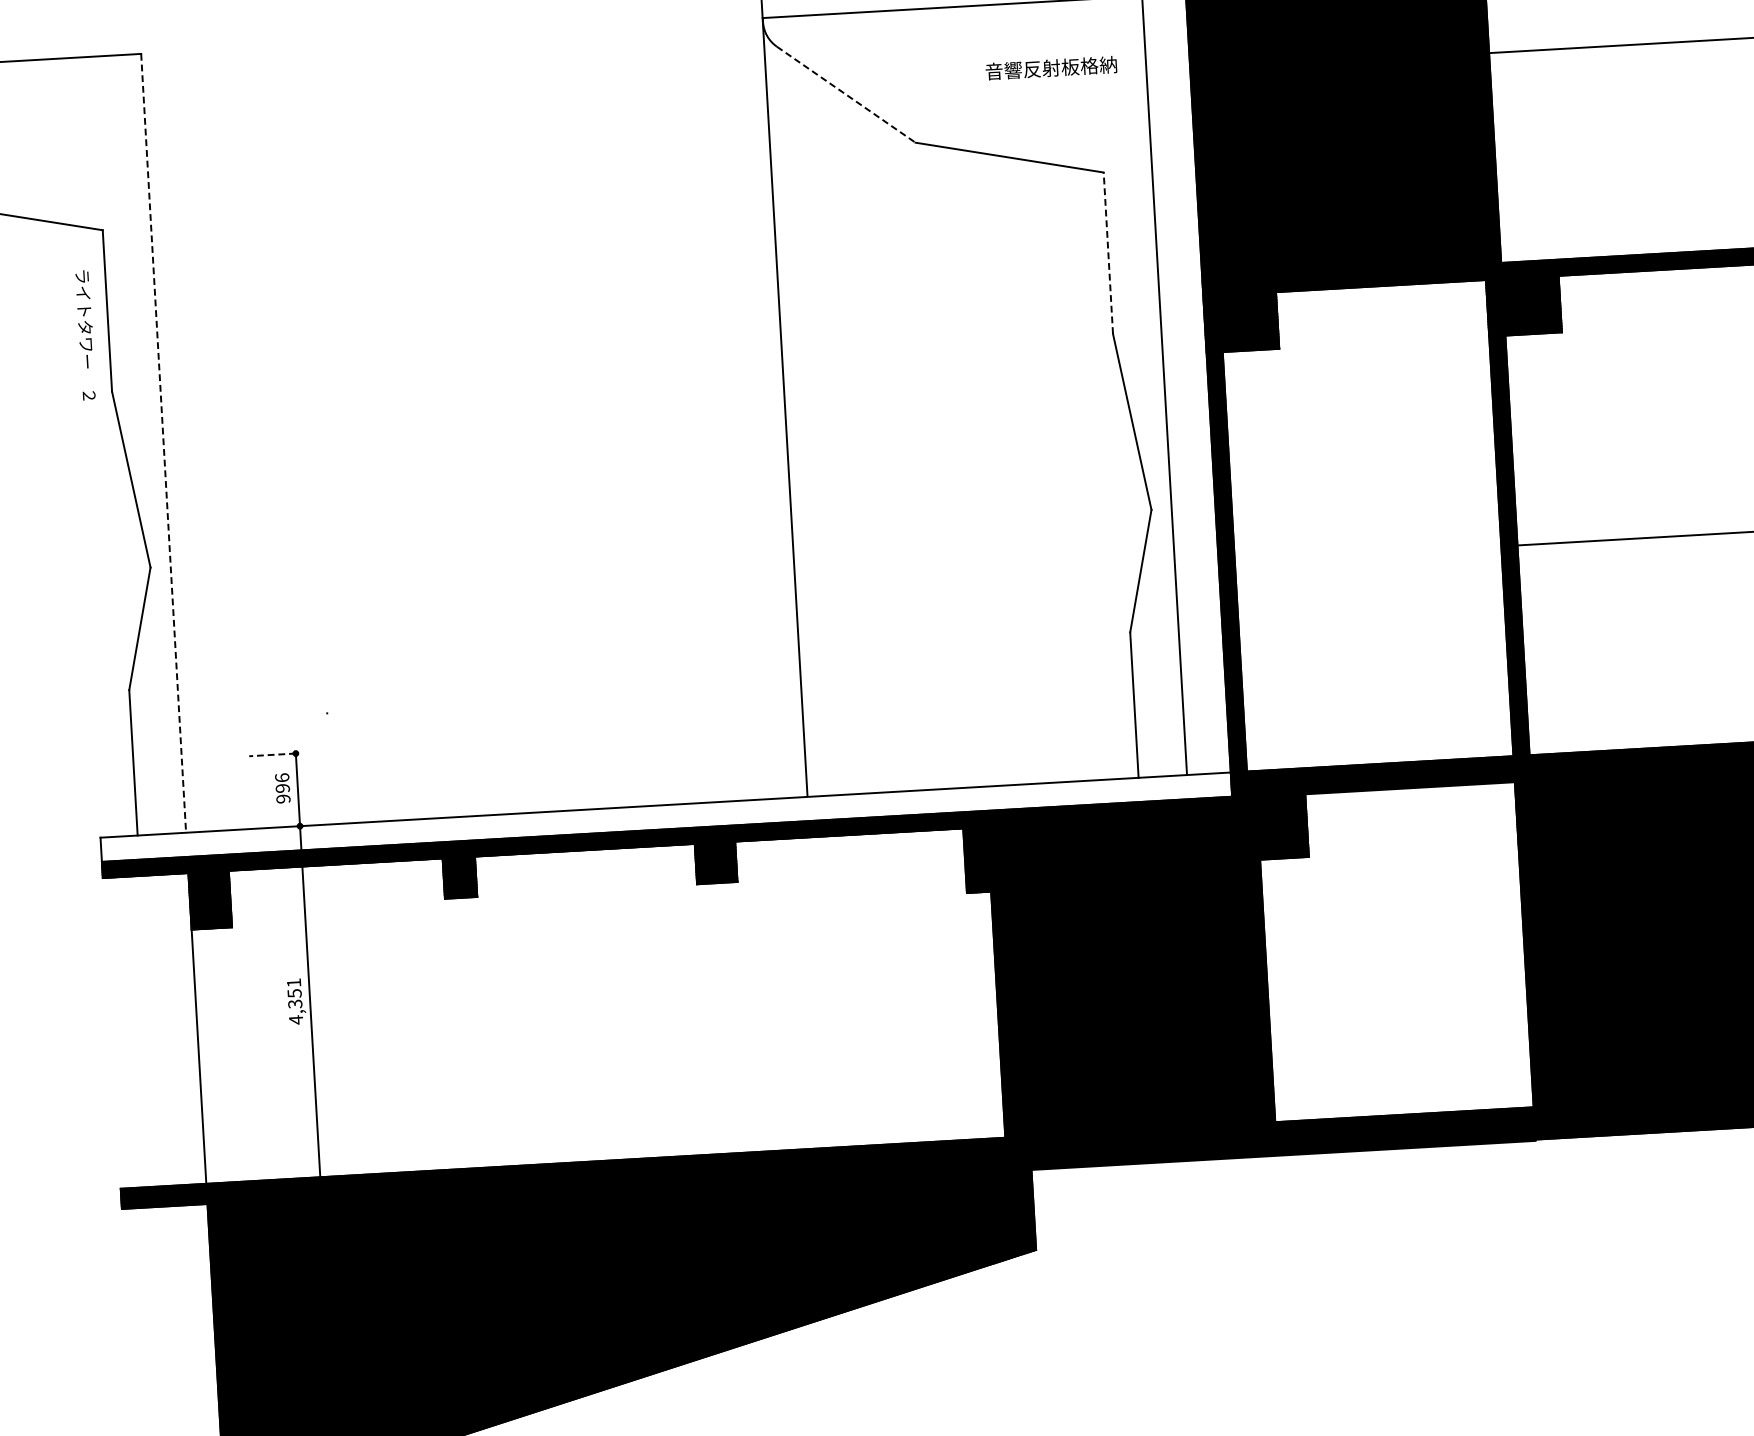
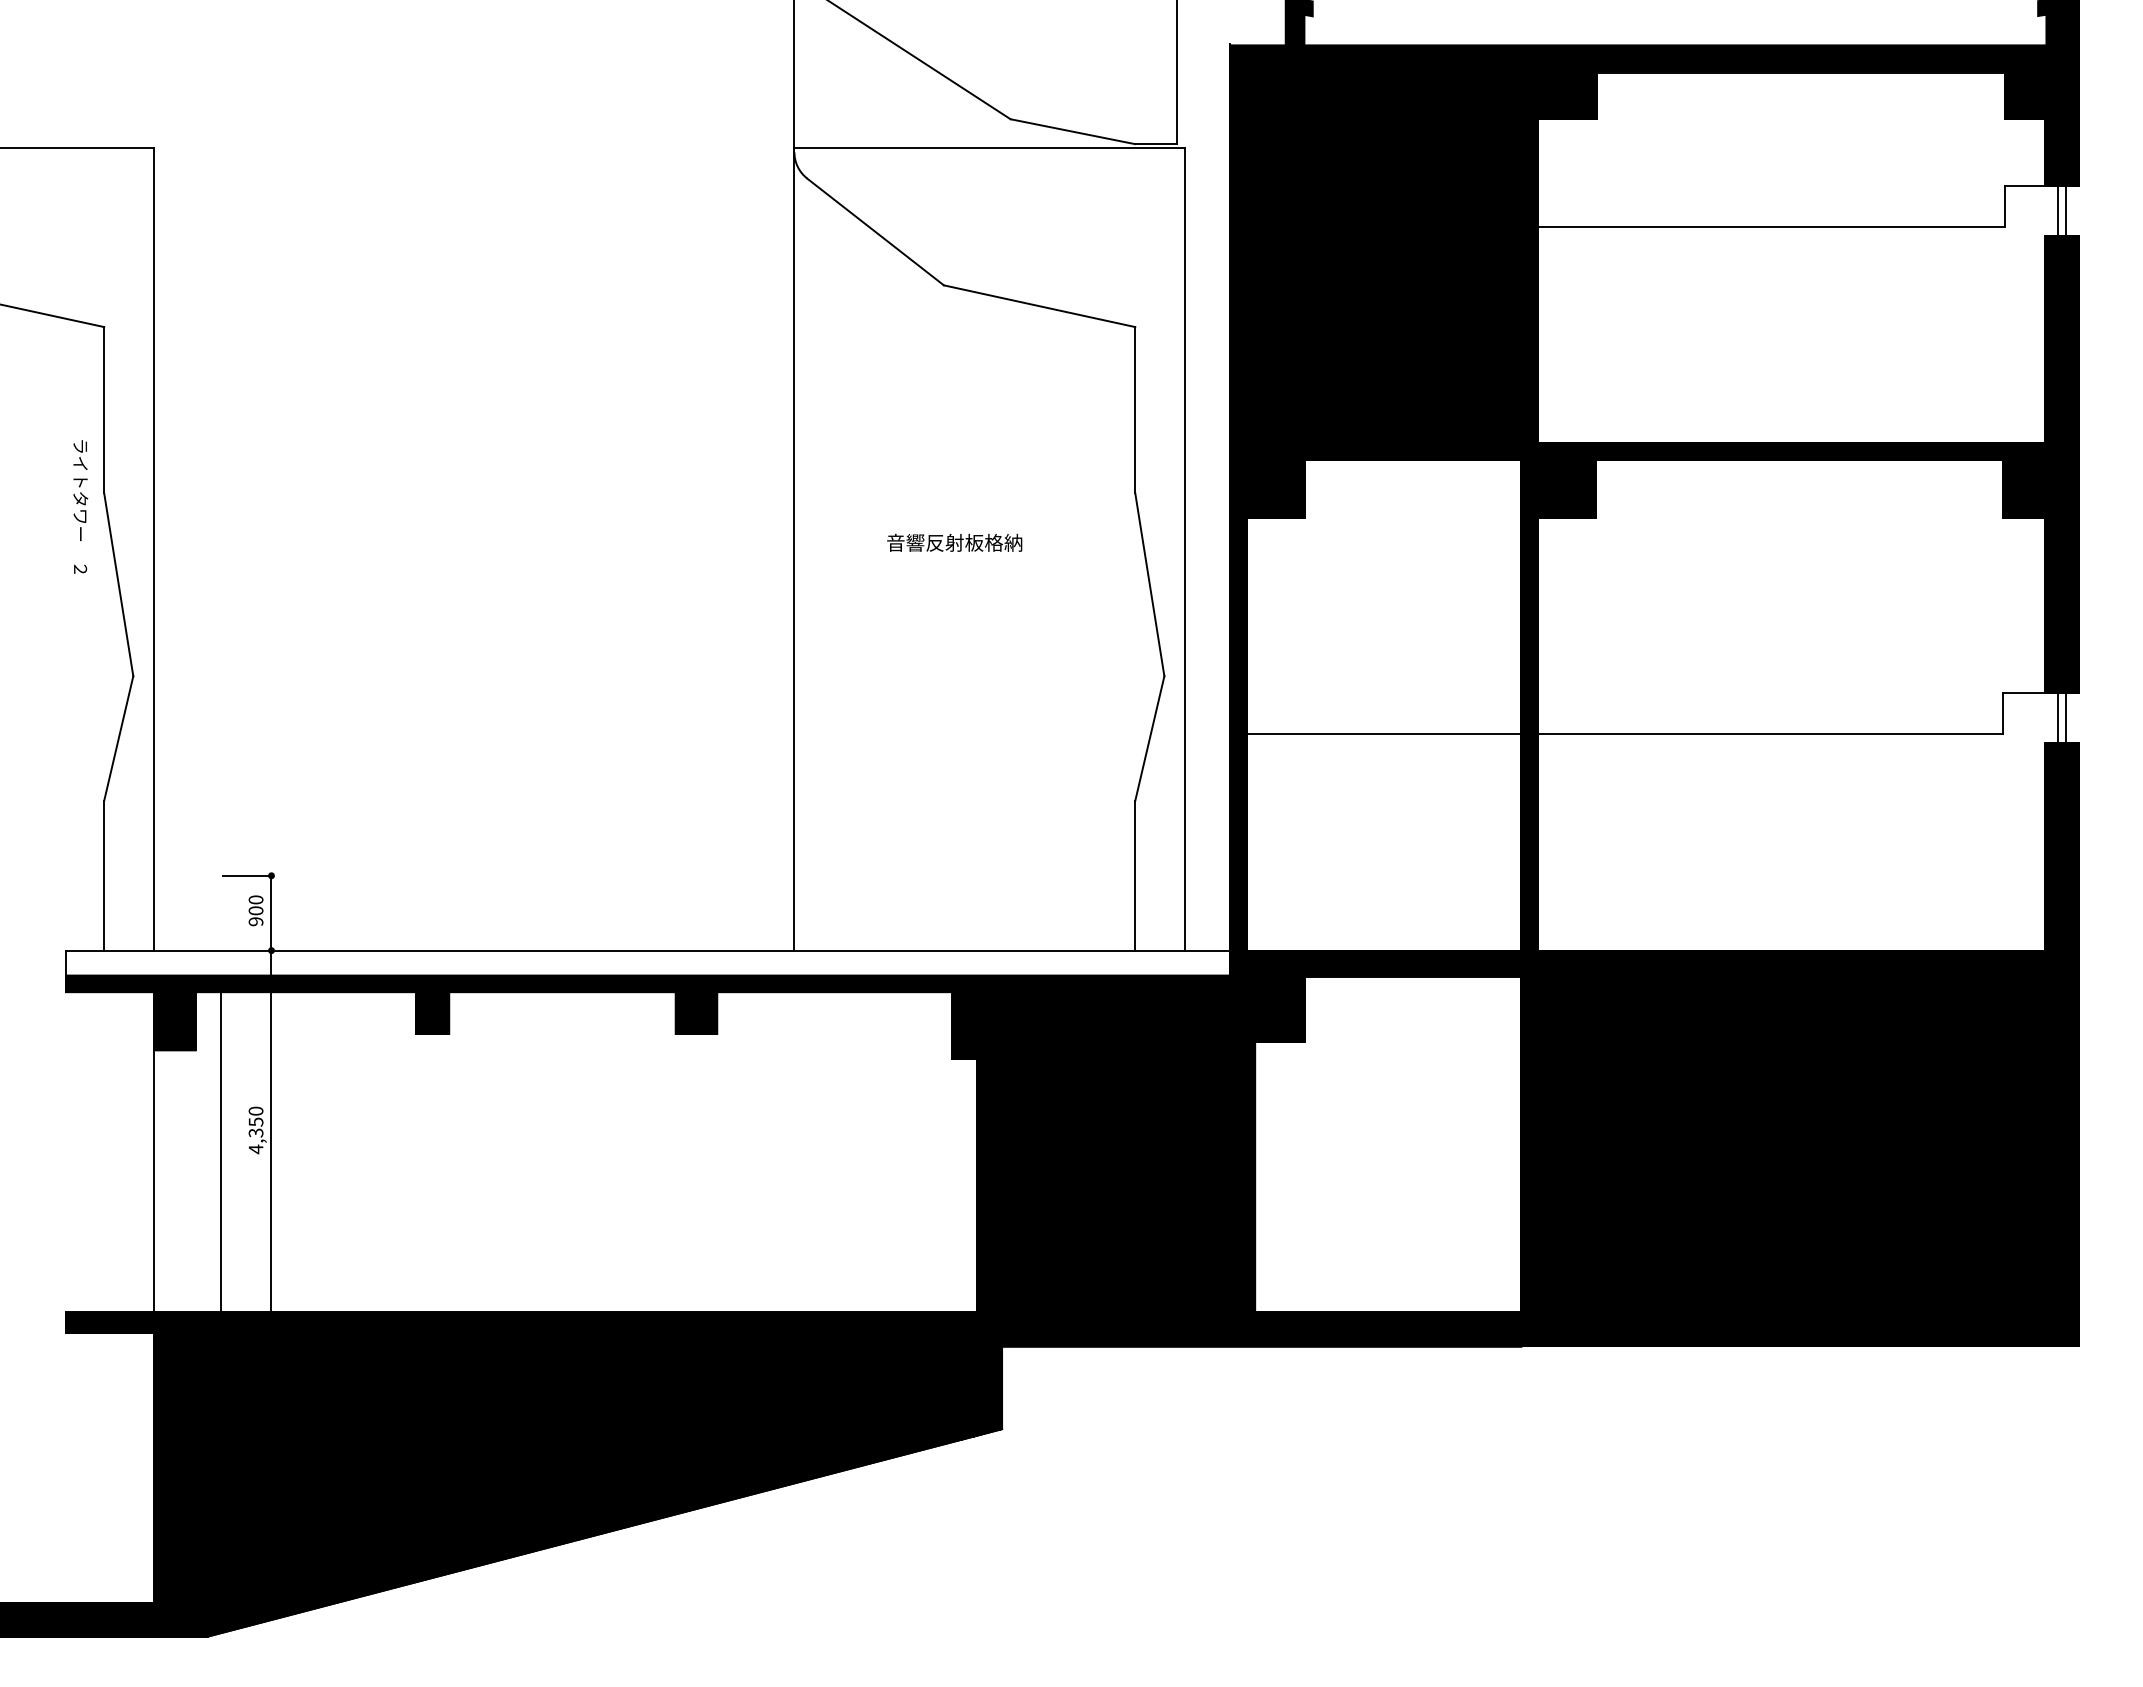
text: (1051, 67) -> (954, 542), moved
line: (846, 94) -> (875, 231), dashed -> solid
line: (1108, 252) -> (1135, 409), dashed -> solid
text: (85, 334) -> (80, 506), moved
line: (164, 443) -> (154, 549), dashed -> solid
line: (1367, 554) -> (1383, 734), added
line: (271, 754) -> (246, 875), dashed -> solid
text: (281, 783) -> (255, 905), 996 -> 900
text: (293, 982) -> (255, 1110), 4,351 -> 4,350
line: (261, 1025) -> (220, 1152), added

